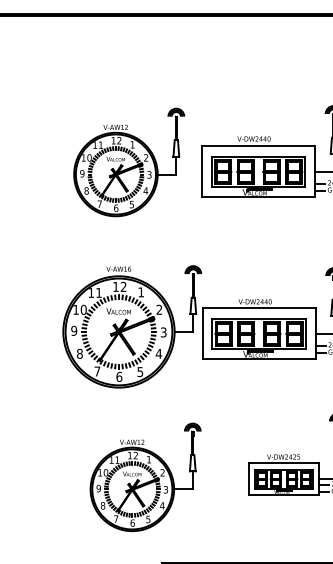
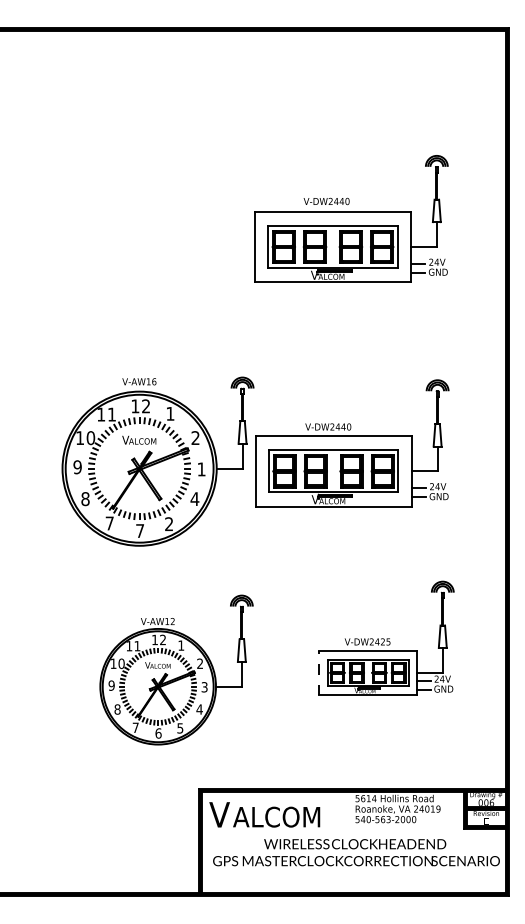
part: (128, 162) -> (153, 233), removed
text: (163, 332) -> (201, 469), 3 -> 1
text: (140, 372) -> (169, 524), 5 -> 2
text: (119, 377) -> (140, 531), 6 -> 7
line: (248, 479) -> (319, 672), solid -> dashed

